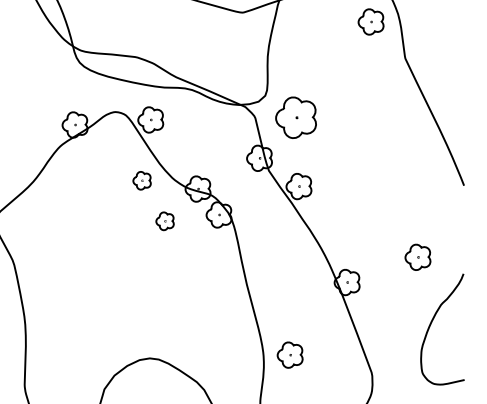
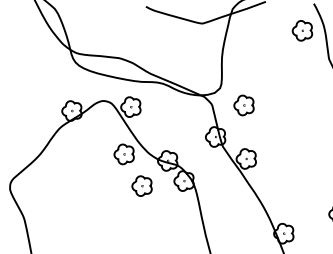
part: (295, 117) -> (243, 105), size x0.62
part: (141, 180) -> (123, 154), size x1.43
part: (164, 220) -> (141, 185), size x1.43

